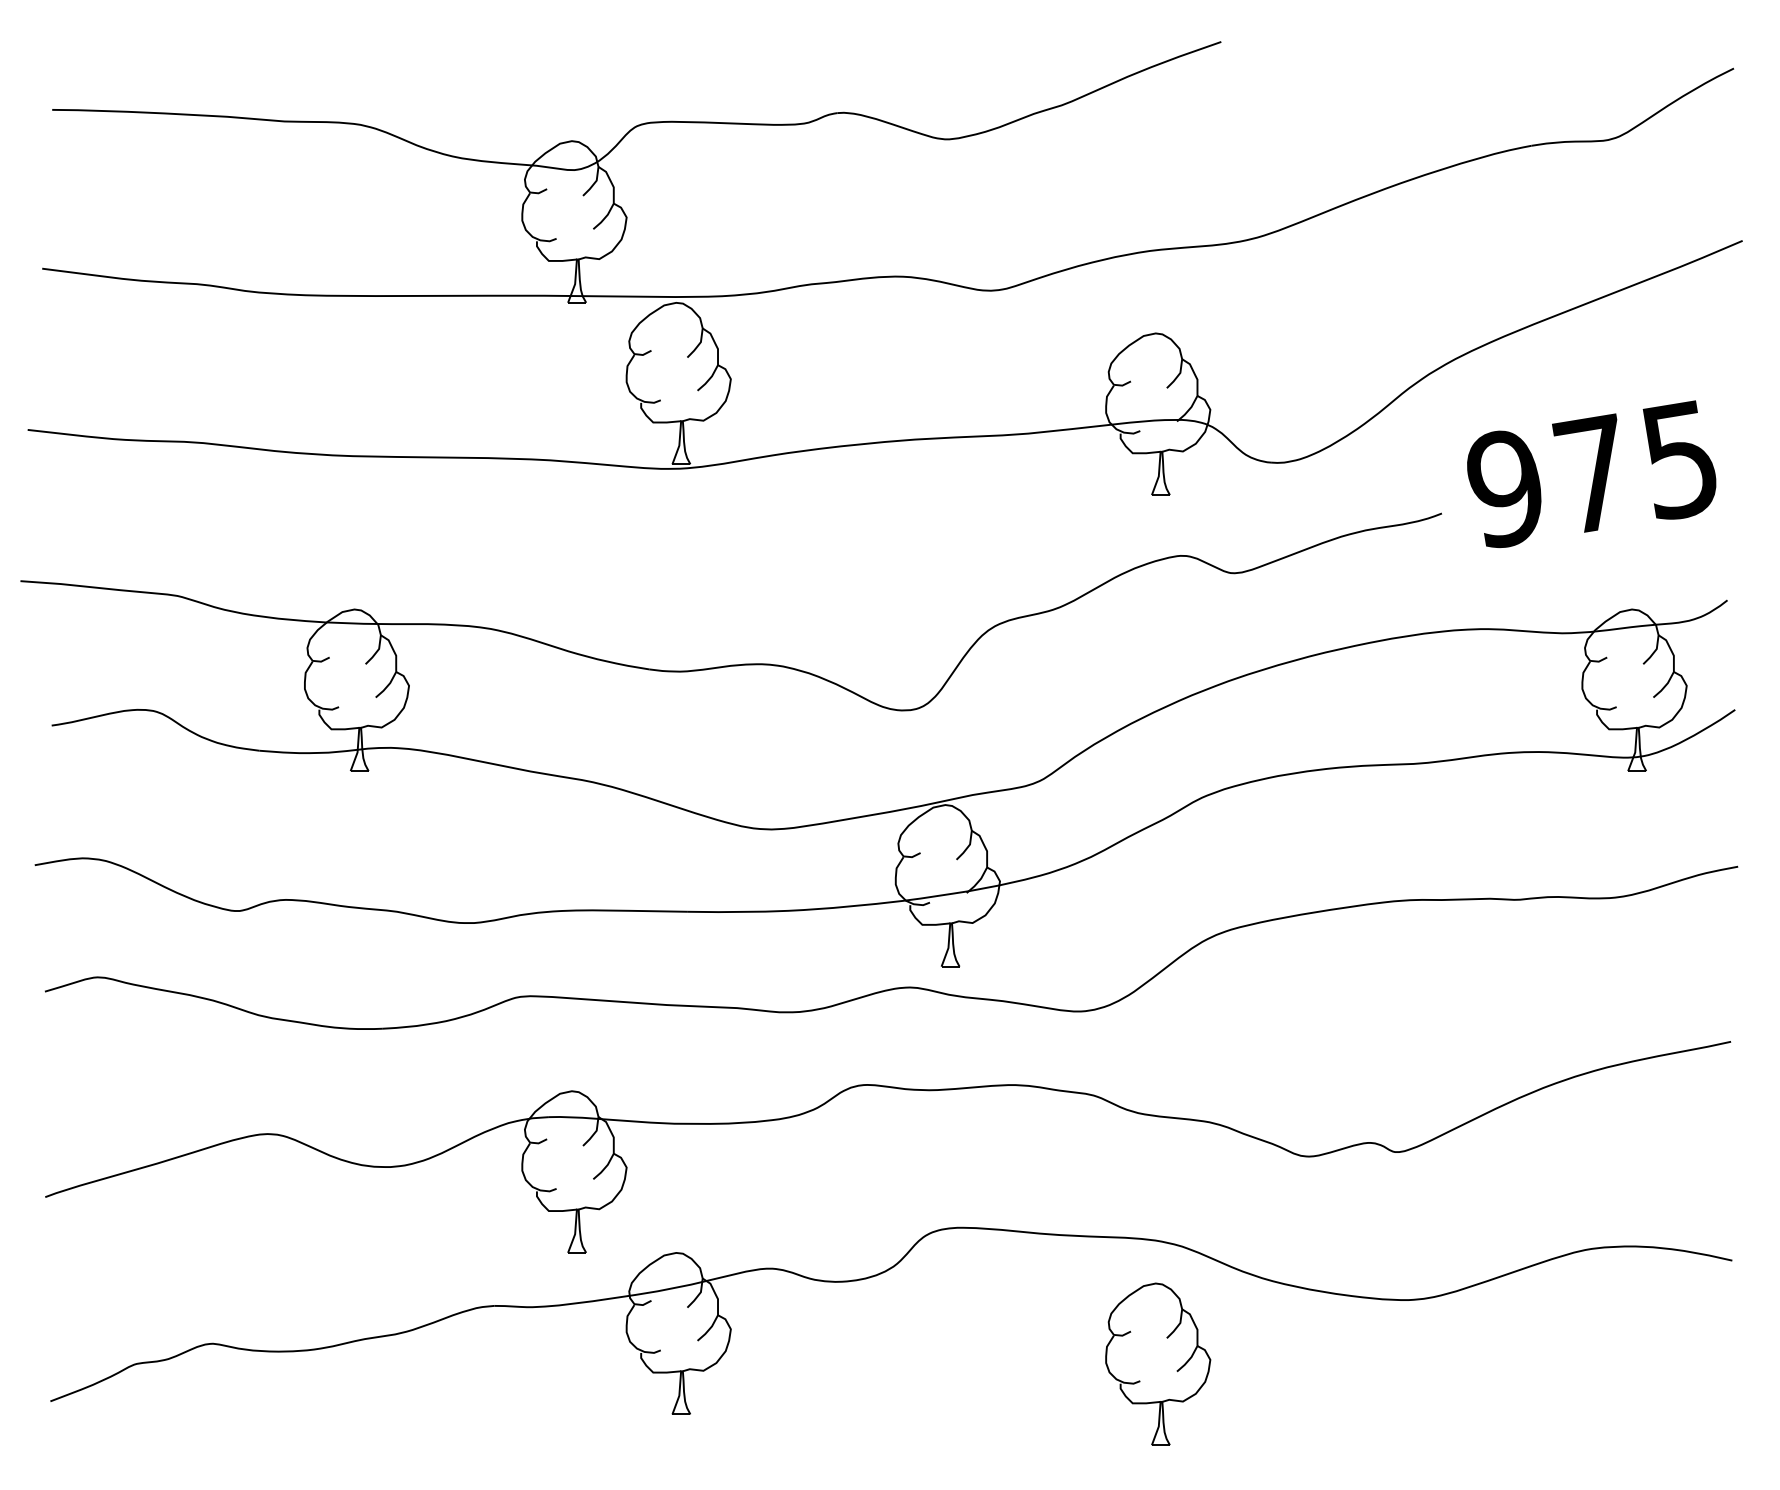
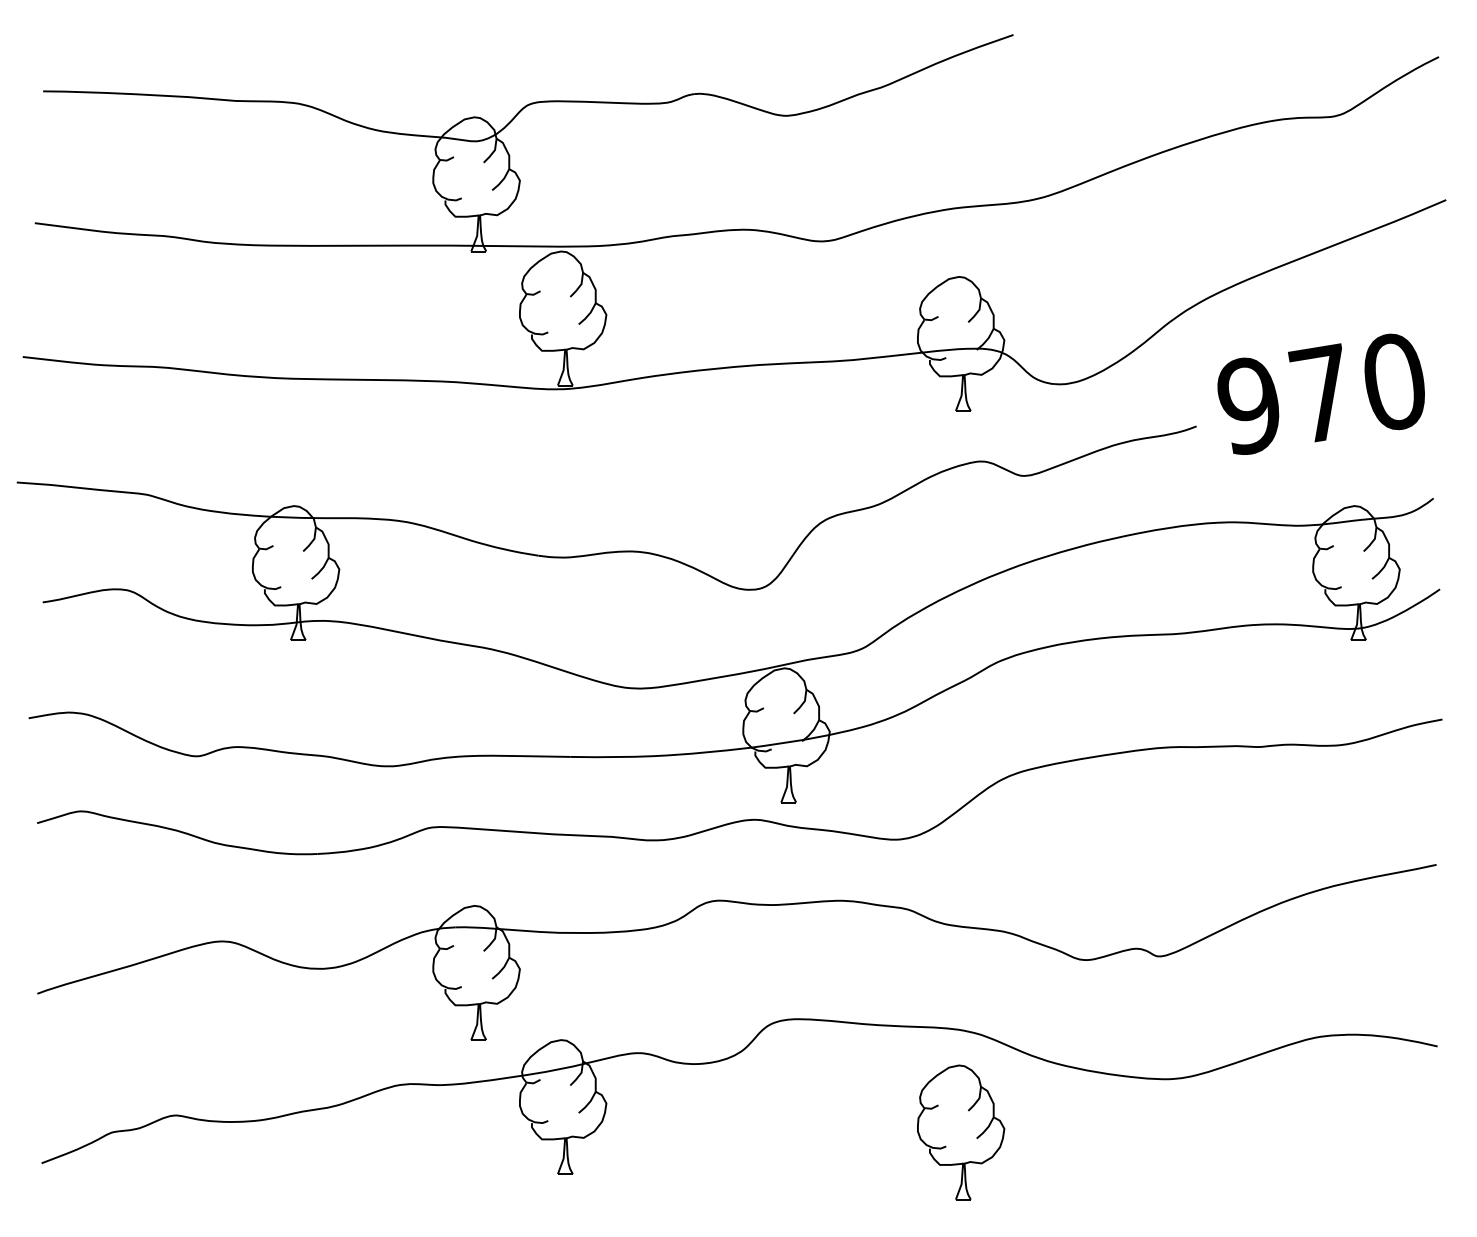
text: (1679, 459) -> (1393, 381), 975 -> 970

